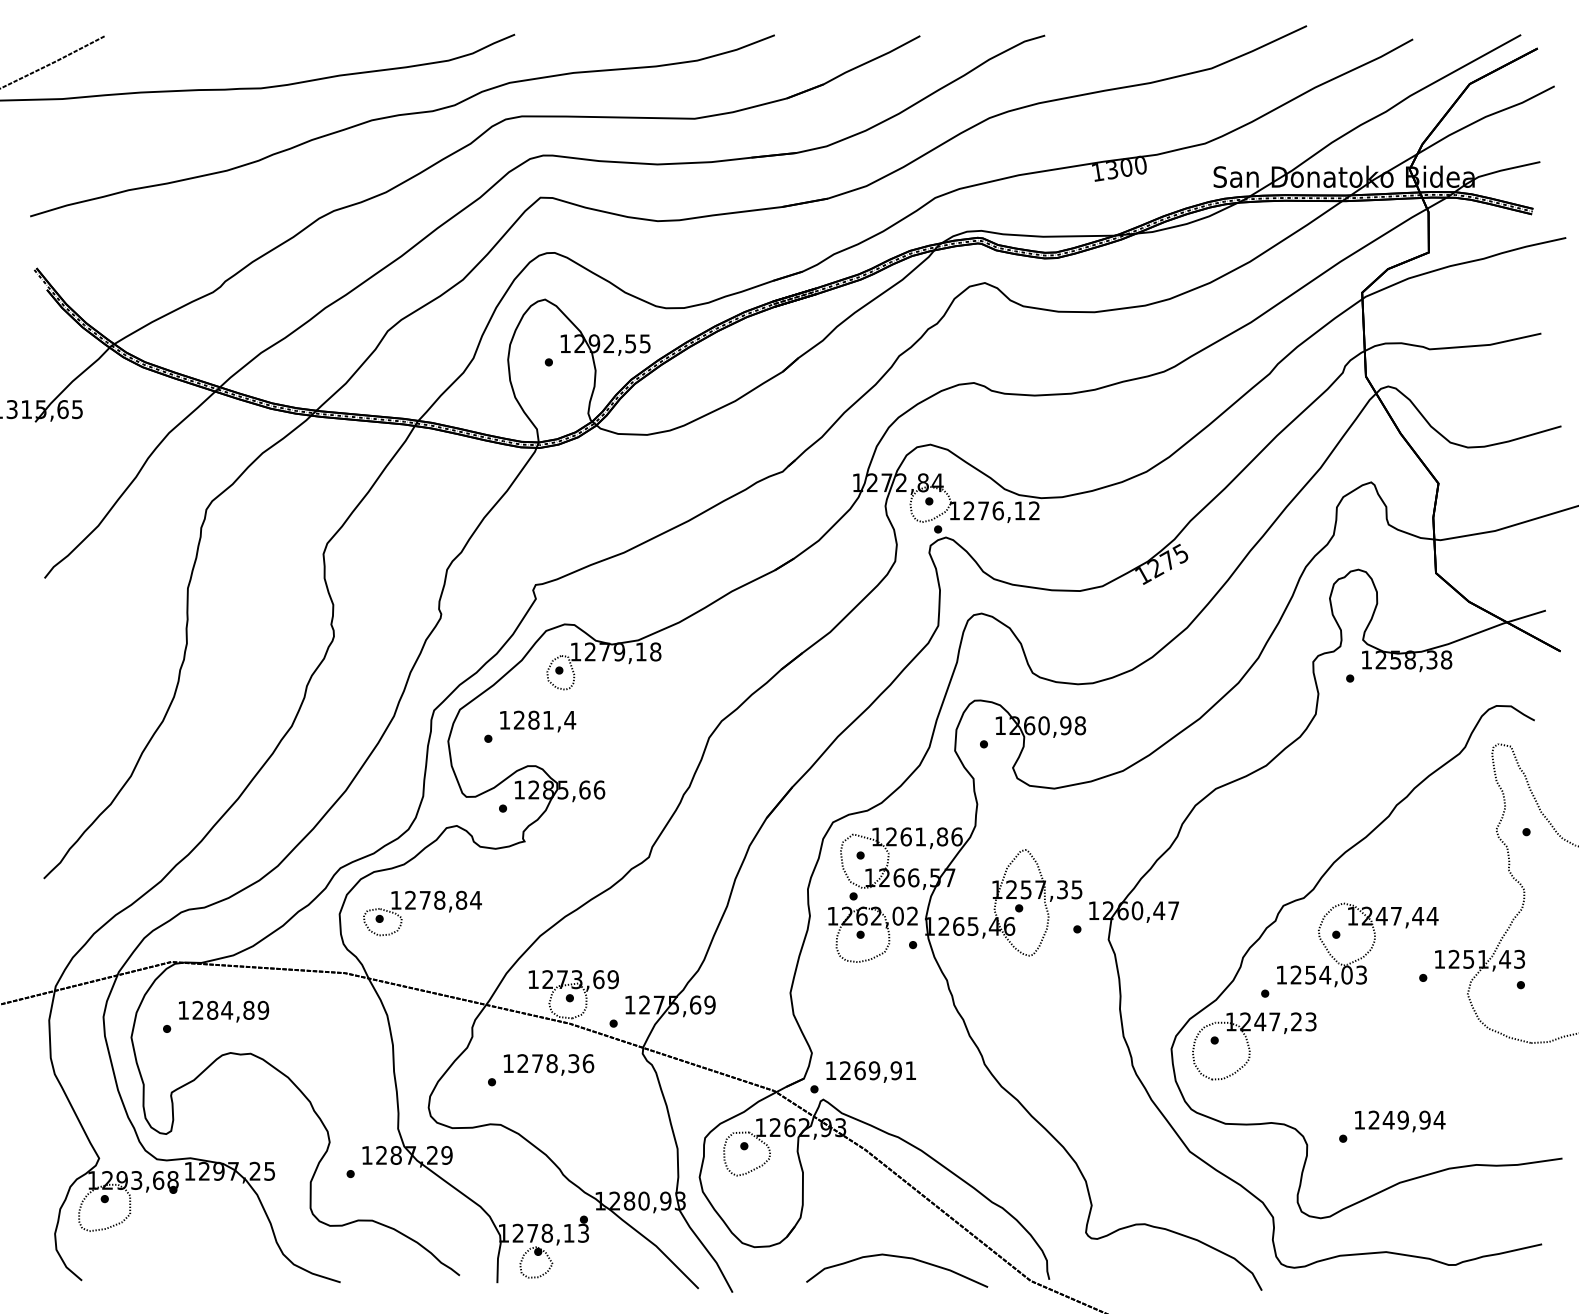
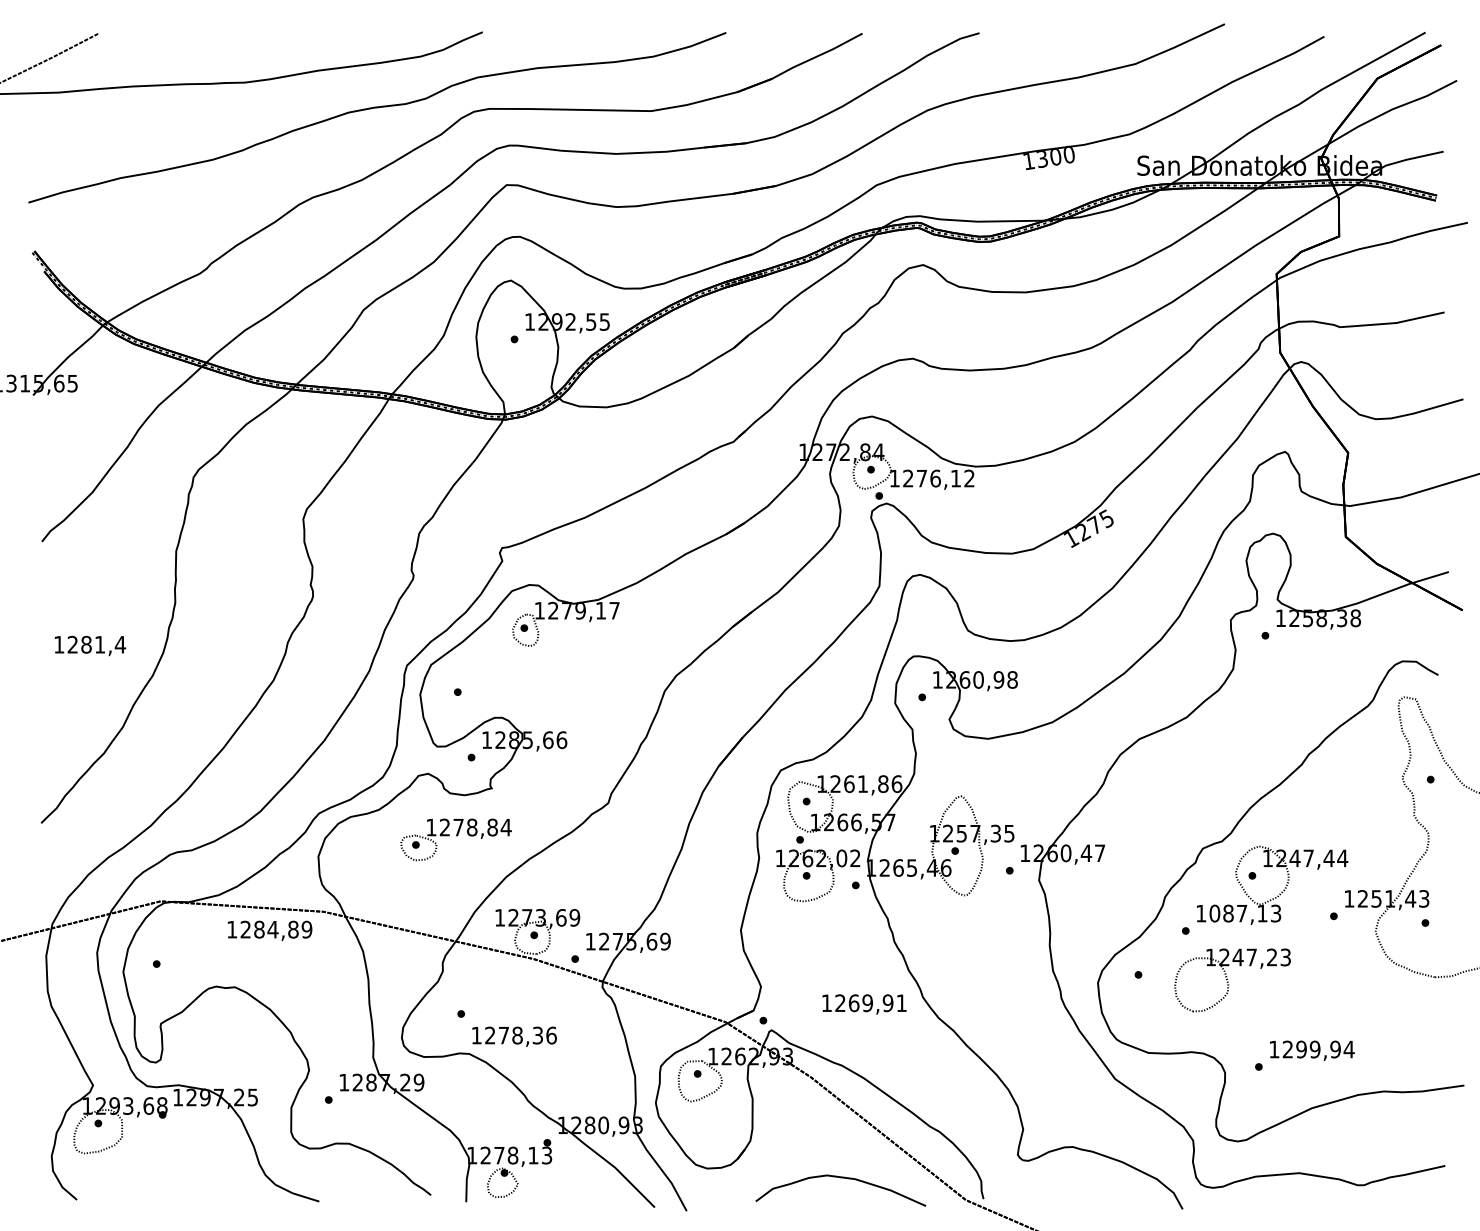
text: (655, 651) -> (614, 610), 1279,18 -> 1279,17
text: (538, 721) -> (90, 645), moved
part: (421, 913) -> (455, 839), moved
text: (1321, 974) -> (1238, 913), 1254,03 -> 1087,13
text: (223, 1011) -> (269, 930), moved
part: (1254, 1046) -> (1232, 980), moved
text: (548, 1064) -> (514, 1036), moved
text: (871, 1072) -> (864, 1004), moved
text: (1388, 1120) -> (1301, 1049), 1249,94 -> 1299,94

